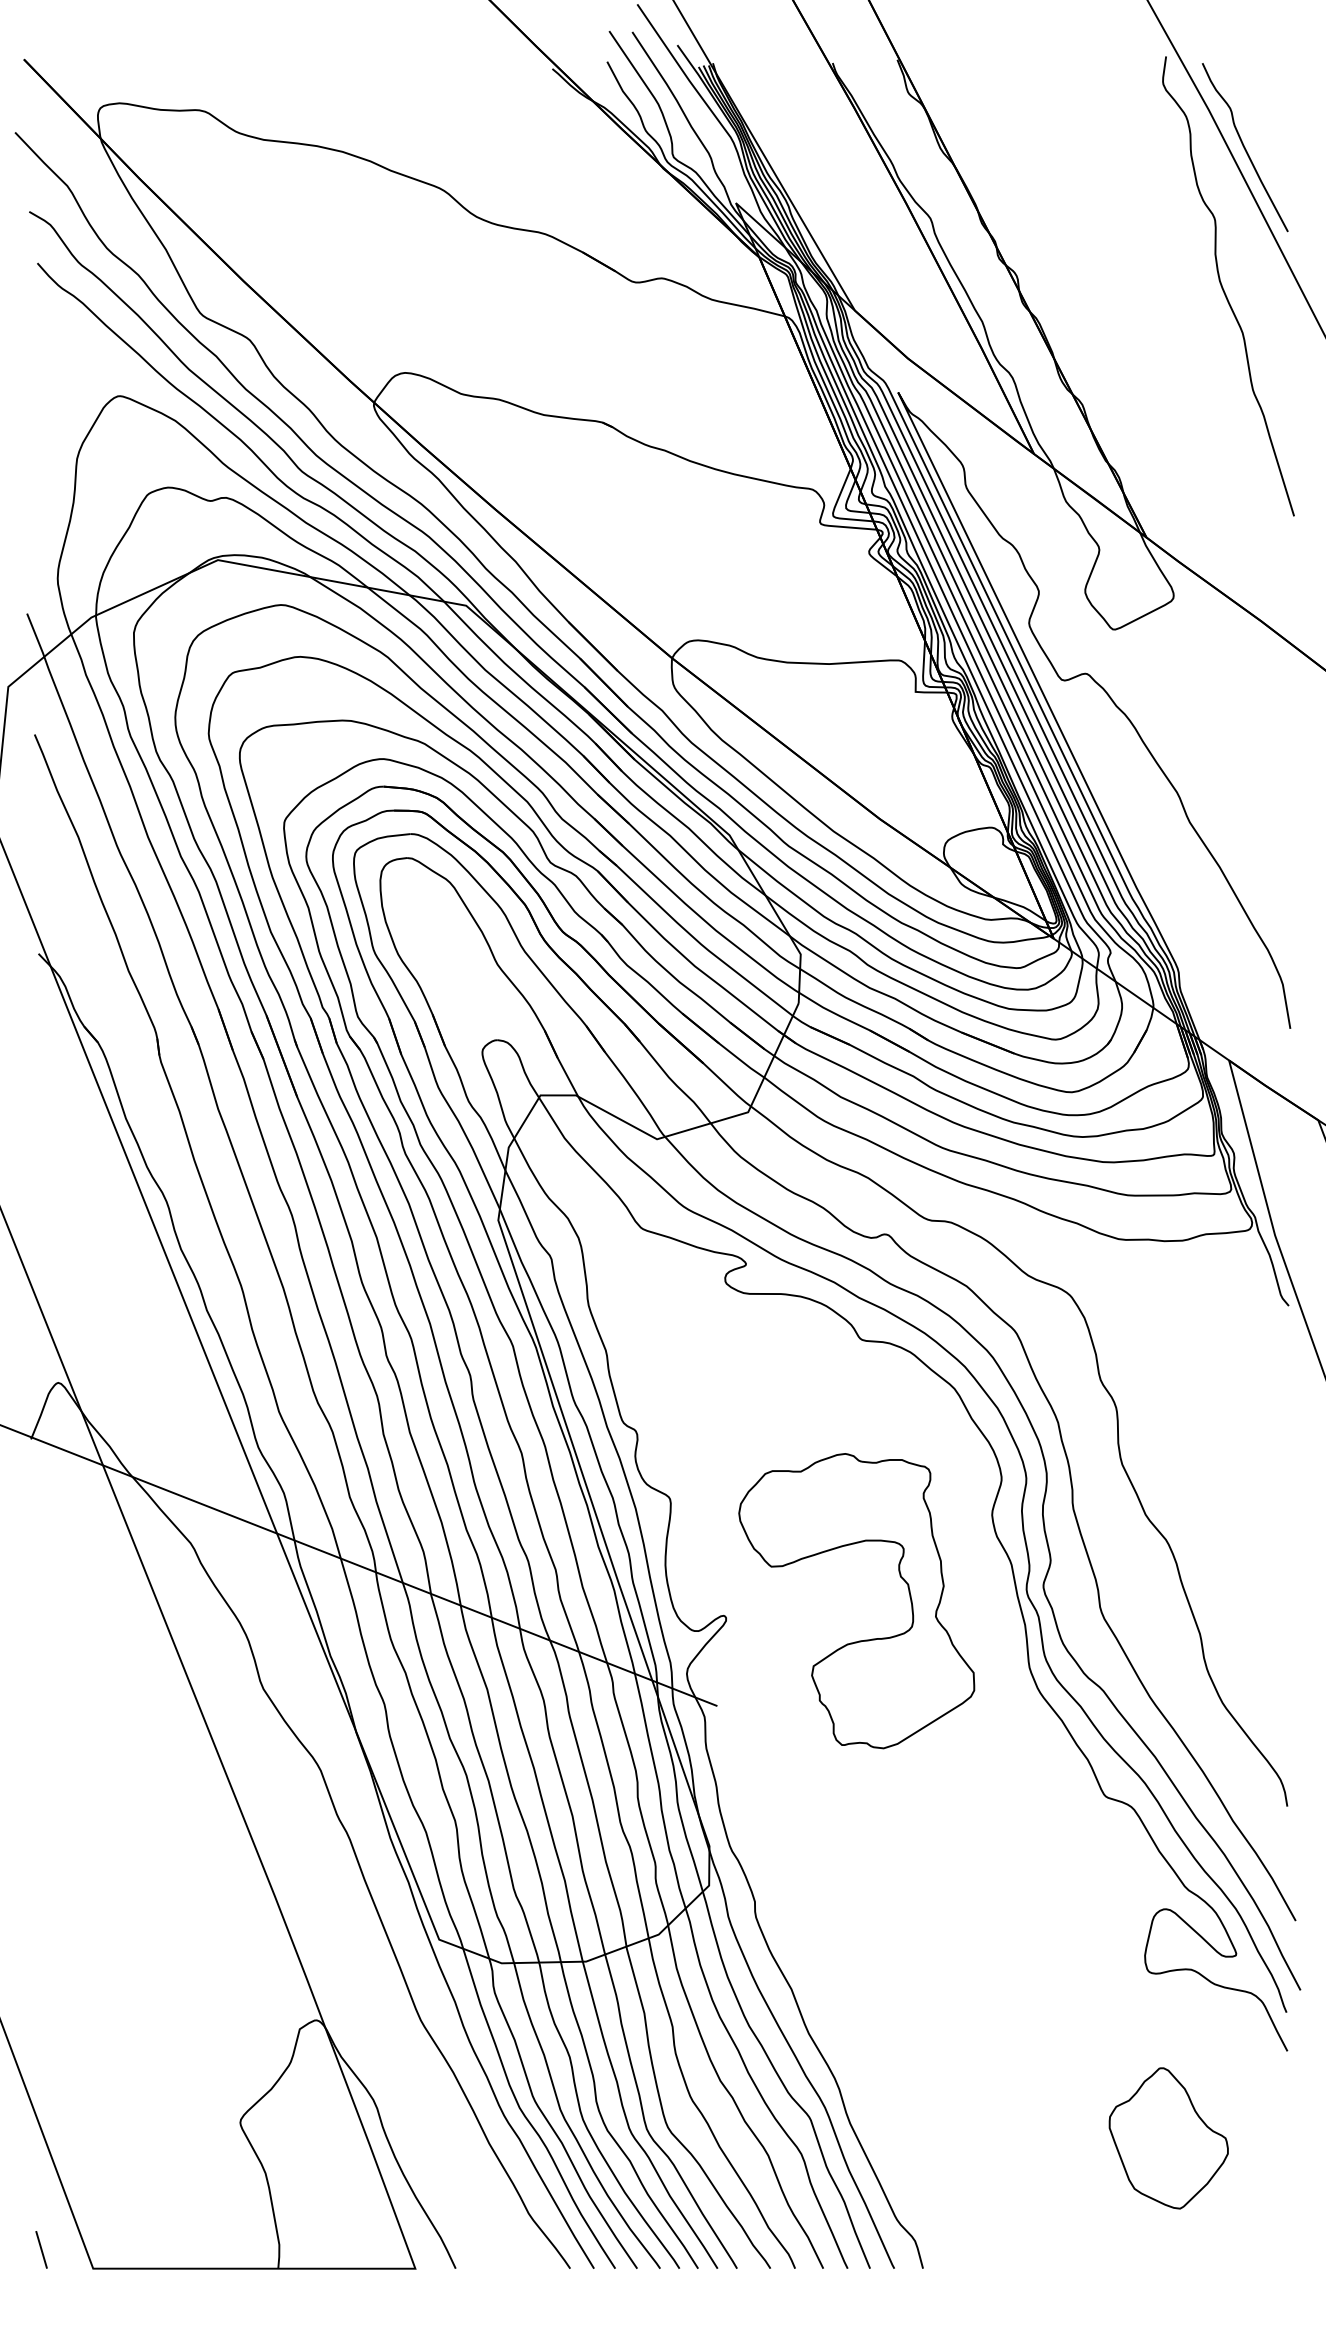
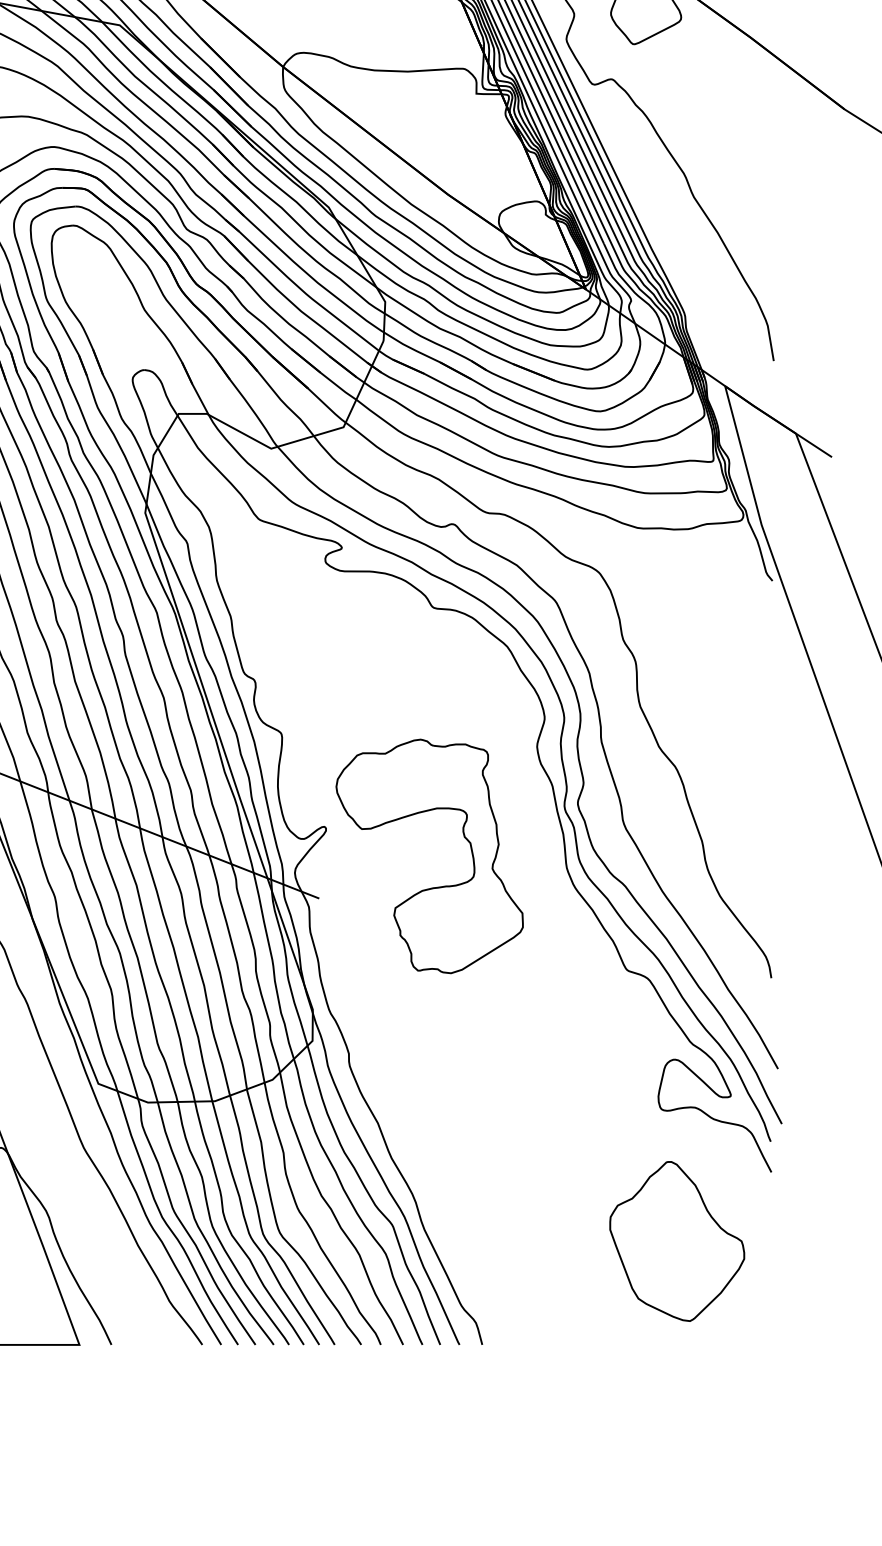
part: (865, 1639) -> (436, 886), moved
part: (1168, 2138) -> (677, 1241), size x1.43

